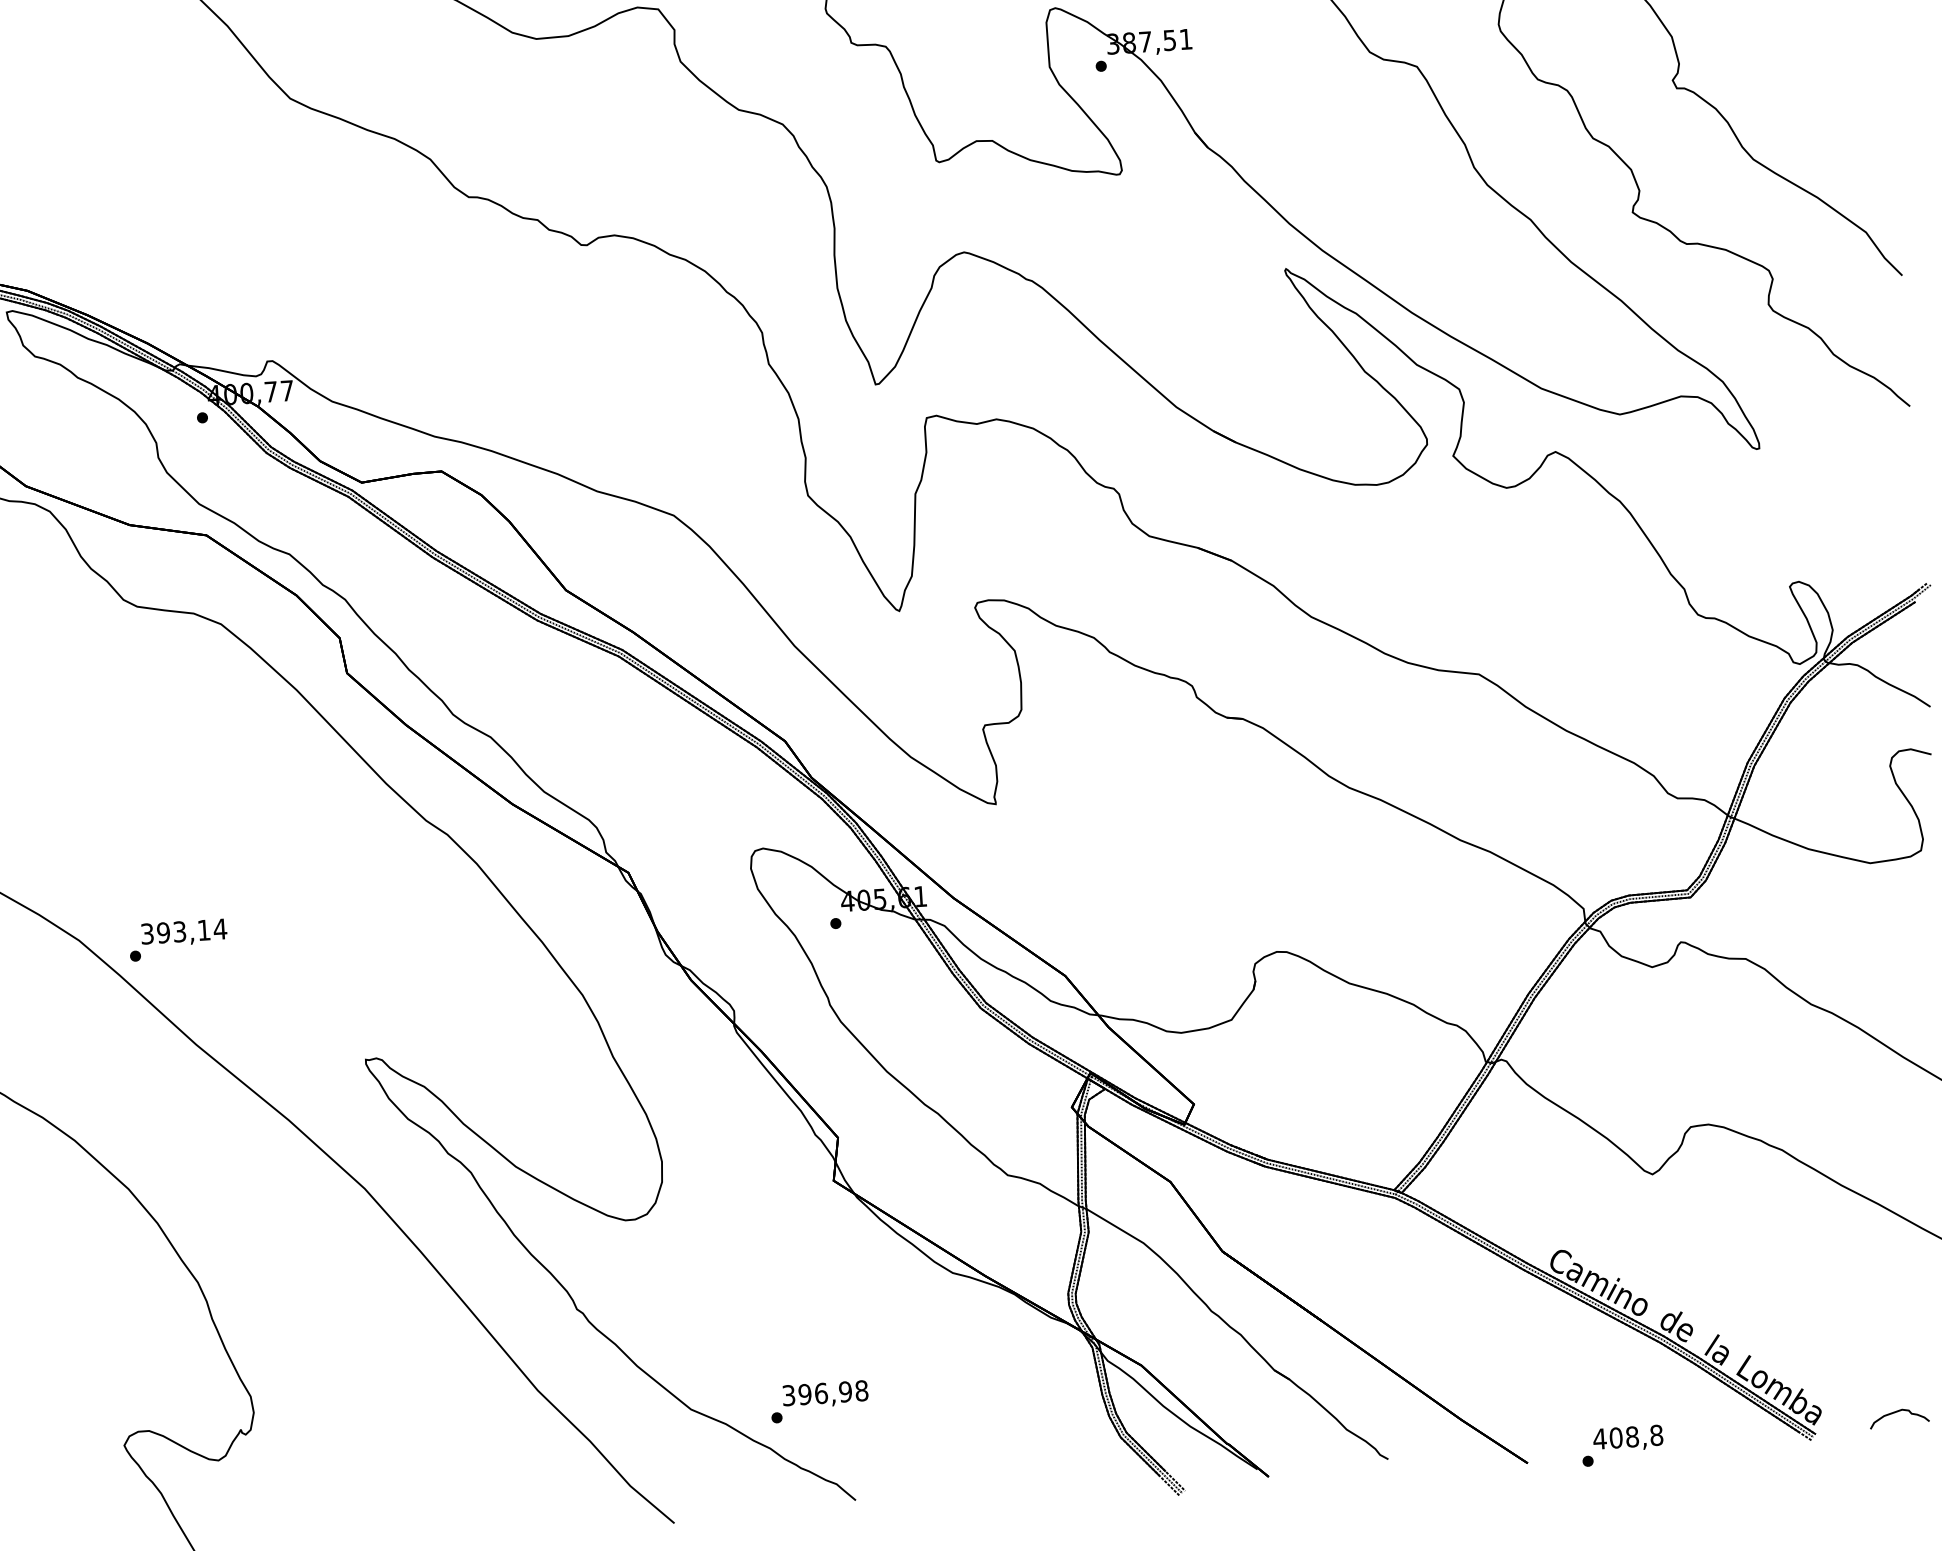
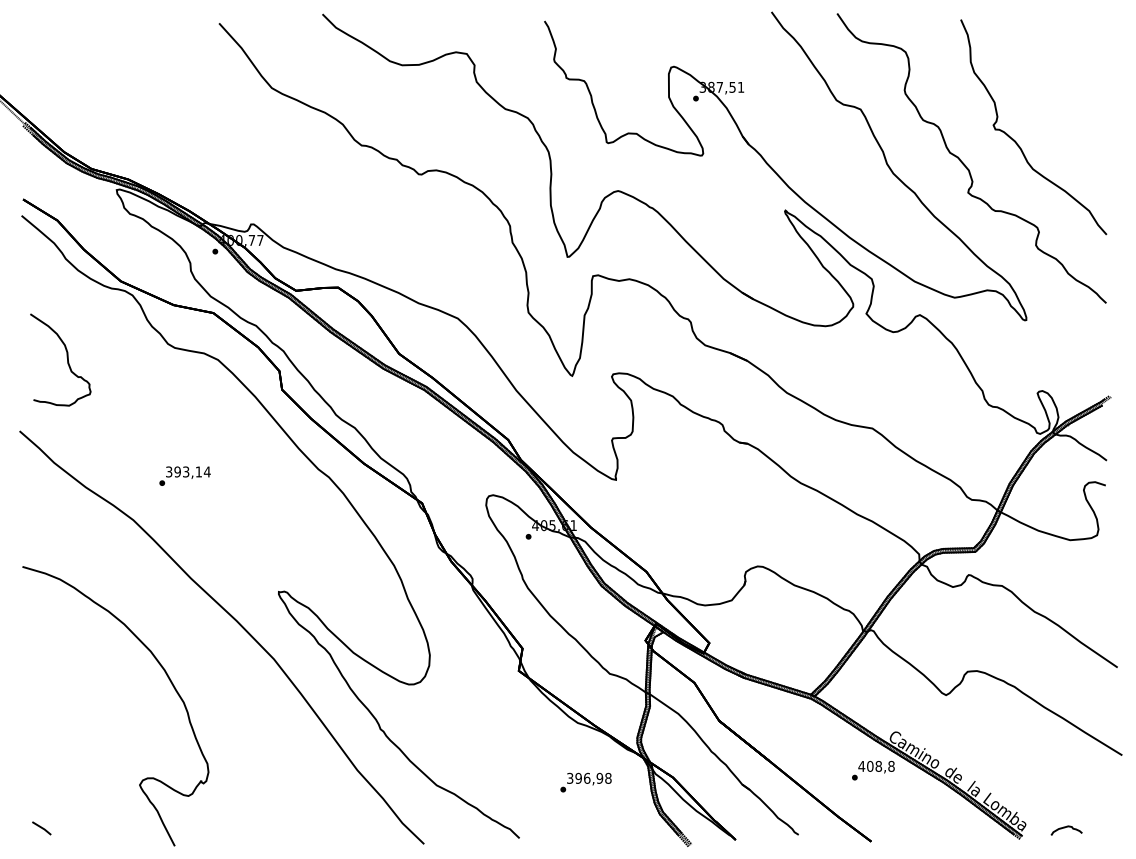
text: (177, 938) -> (184, 475), moved
text: (818, 1401) -> (585, 782), moved
text: (1622, 1445) -> (873, 770), moved

